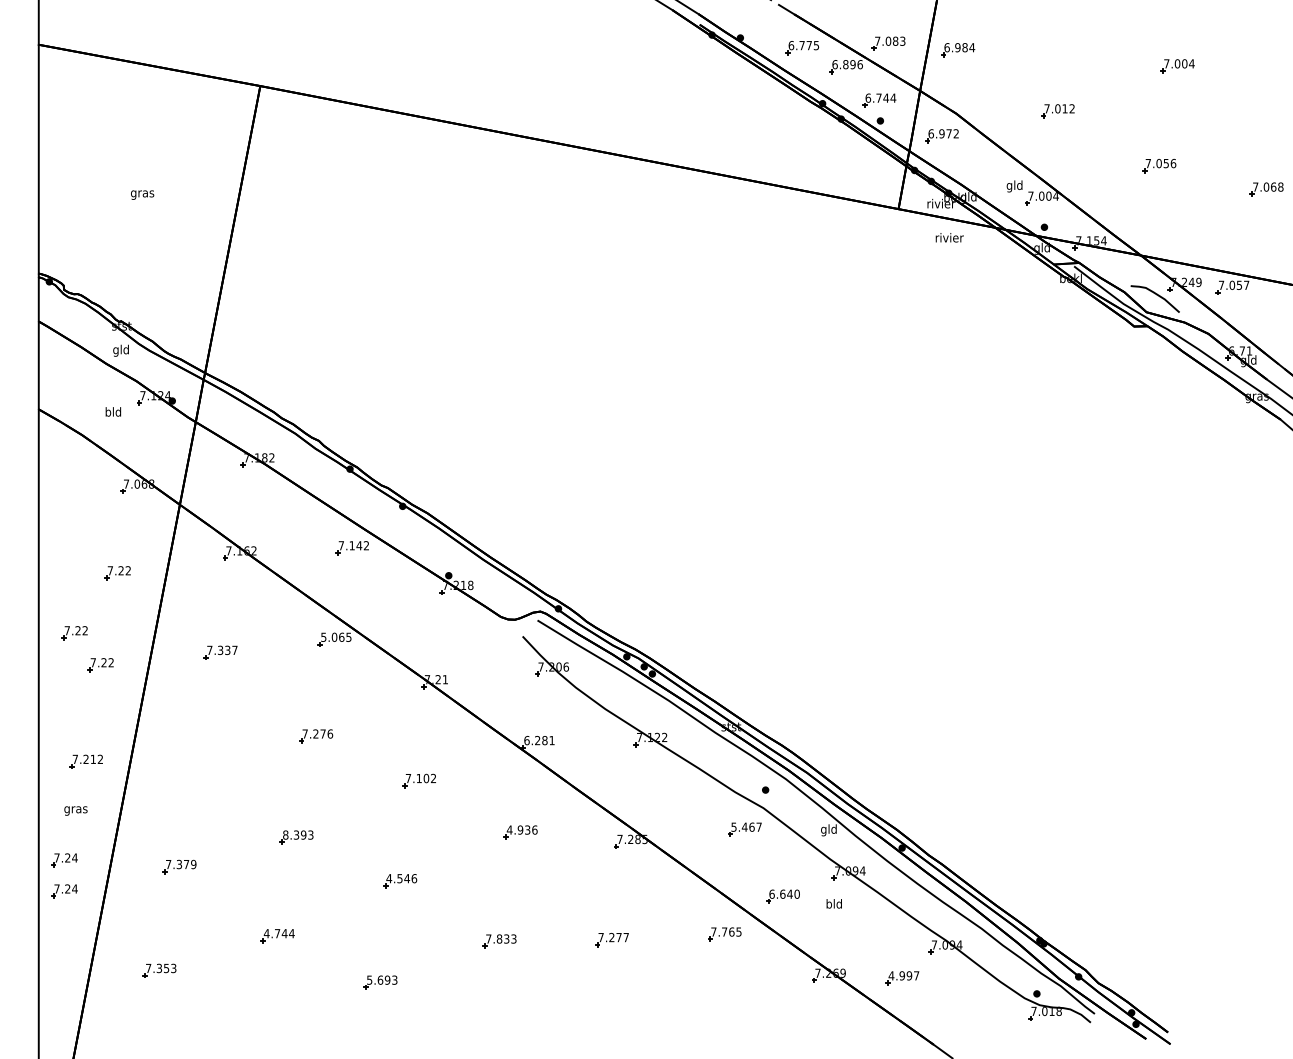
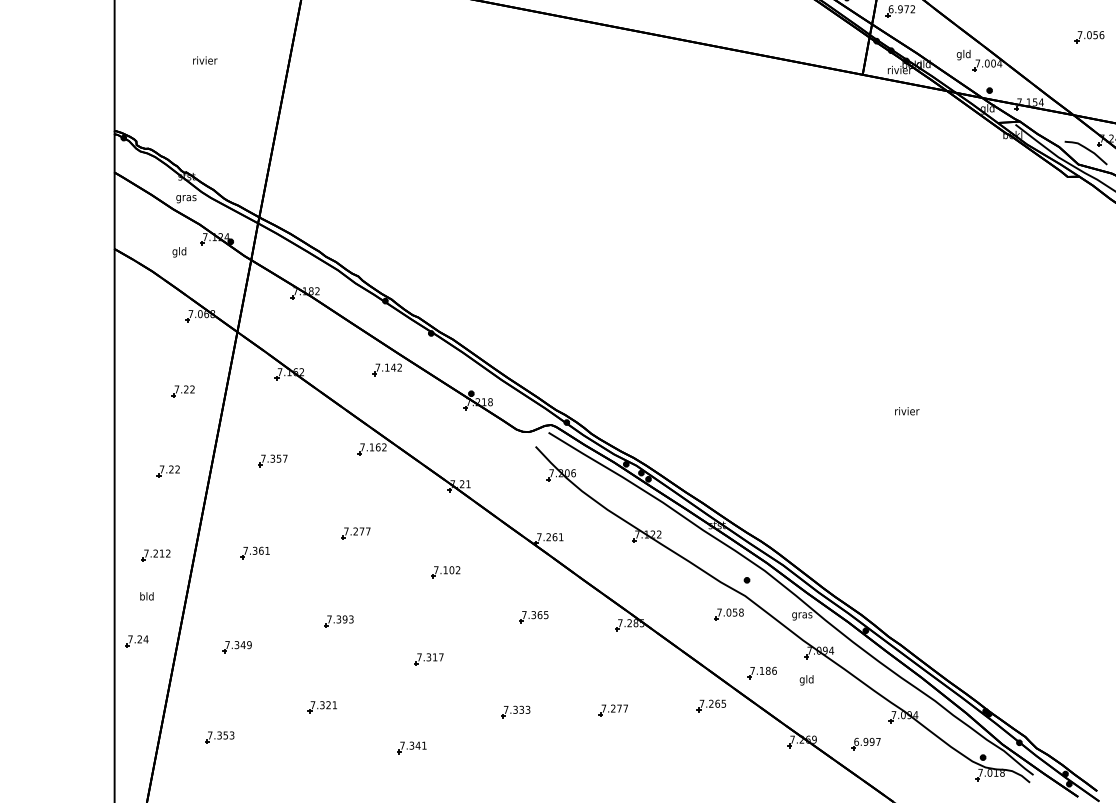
text: (142, 193) -> (204, 61), gras -> rivier
text: (949, 237) -> (907, 410), moved
text: (120, 350) -> (185, 197), gld -> gras
text: (108, 413) -> (175, 252), bld -> gld
part: (74, 633) -> (145, 444), removed
text: (336, 636) -> (373, 446), 5.065 -> 7.162
text: (227, 649) -> (278, 457), 7.337 -> 7.357
text: (330, 733) -> (368, 531), 7.276 -> 7.277
text: (535, 740) -> (546, 537), 6.281 -> 7.261
part: (200, 758) -> (255, 552), added
text: (75, 809) -> (146, 597), gras -> bld
text: (746, 826) -> (730, 611), 5.467 -> 7.058
text: (521, 829) -> (534, 614), 4.936 -> 7.365
text: (828, 830) -> (801, 615), gld -> gras
text: (285, 834) -> (329, 618), 8.393 -> 7.393
text: (186, 864) -> (243, 645), 7.379 -> 7.349
text: (401, 878) -> (430, 657), 4.546 -> 7.317
part: (64, 891) -> (137, 668), removed
text: (784, 893) -> (763, 670), 6.640 -> 7.186
text: (828, 905) -> (801, 680), bld -> gld
text: (724, 931) -> (711, 703), 7.765 -> 7.265
text: (278, 933) -> (323, 705), 4.744 -> 7.321
text: (499, 938) -> (515, 709), 7.833 -> 7.333
text: (891, 975) -> (856, 741), 4.997 -> 6.997
text: (382, 979) -> (413, 745), 5.693 -> 7.341

